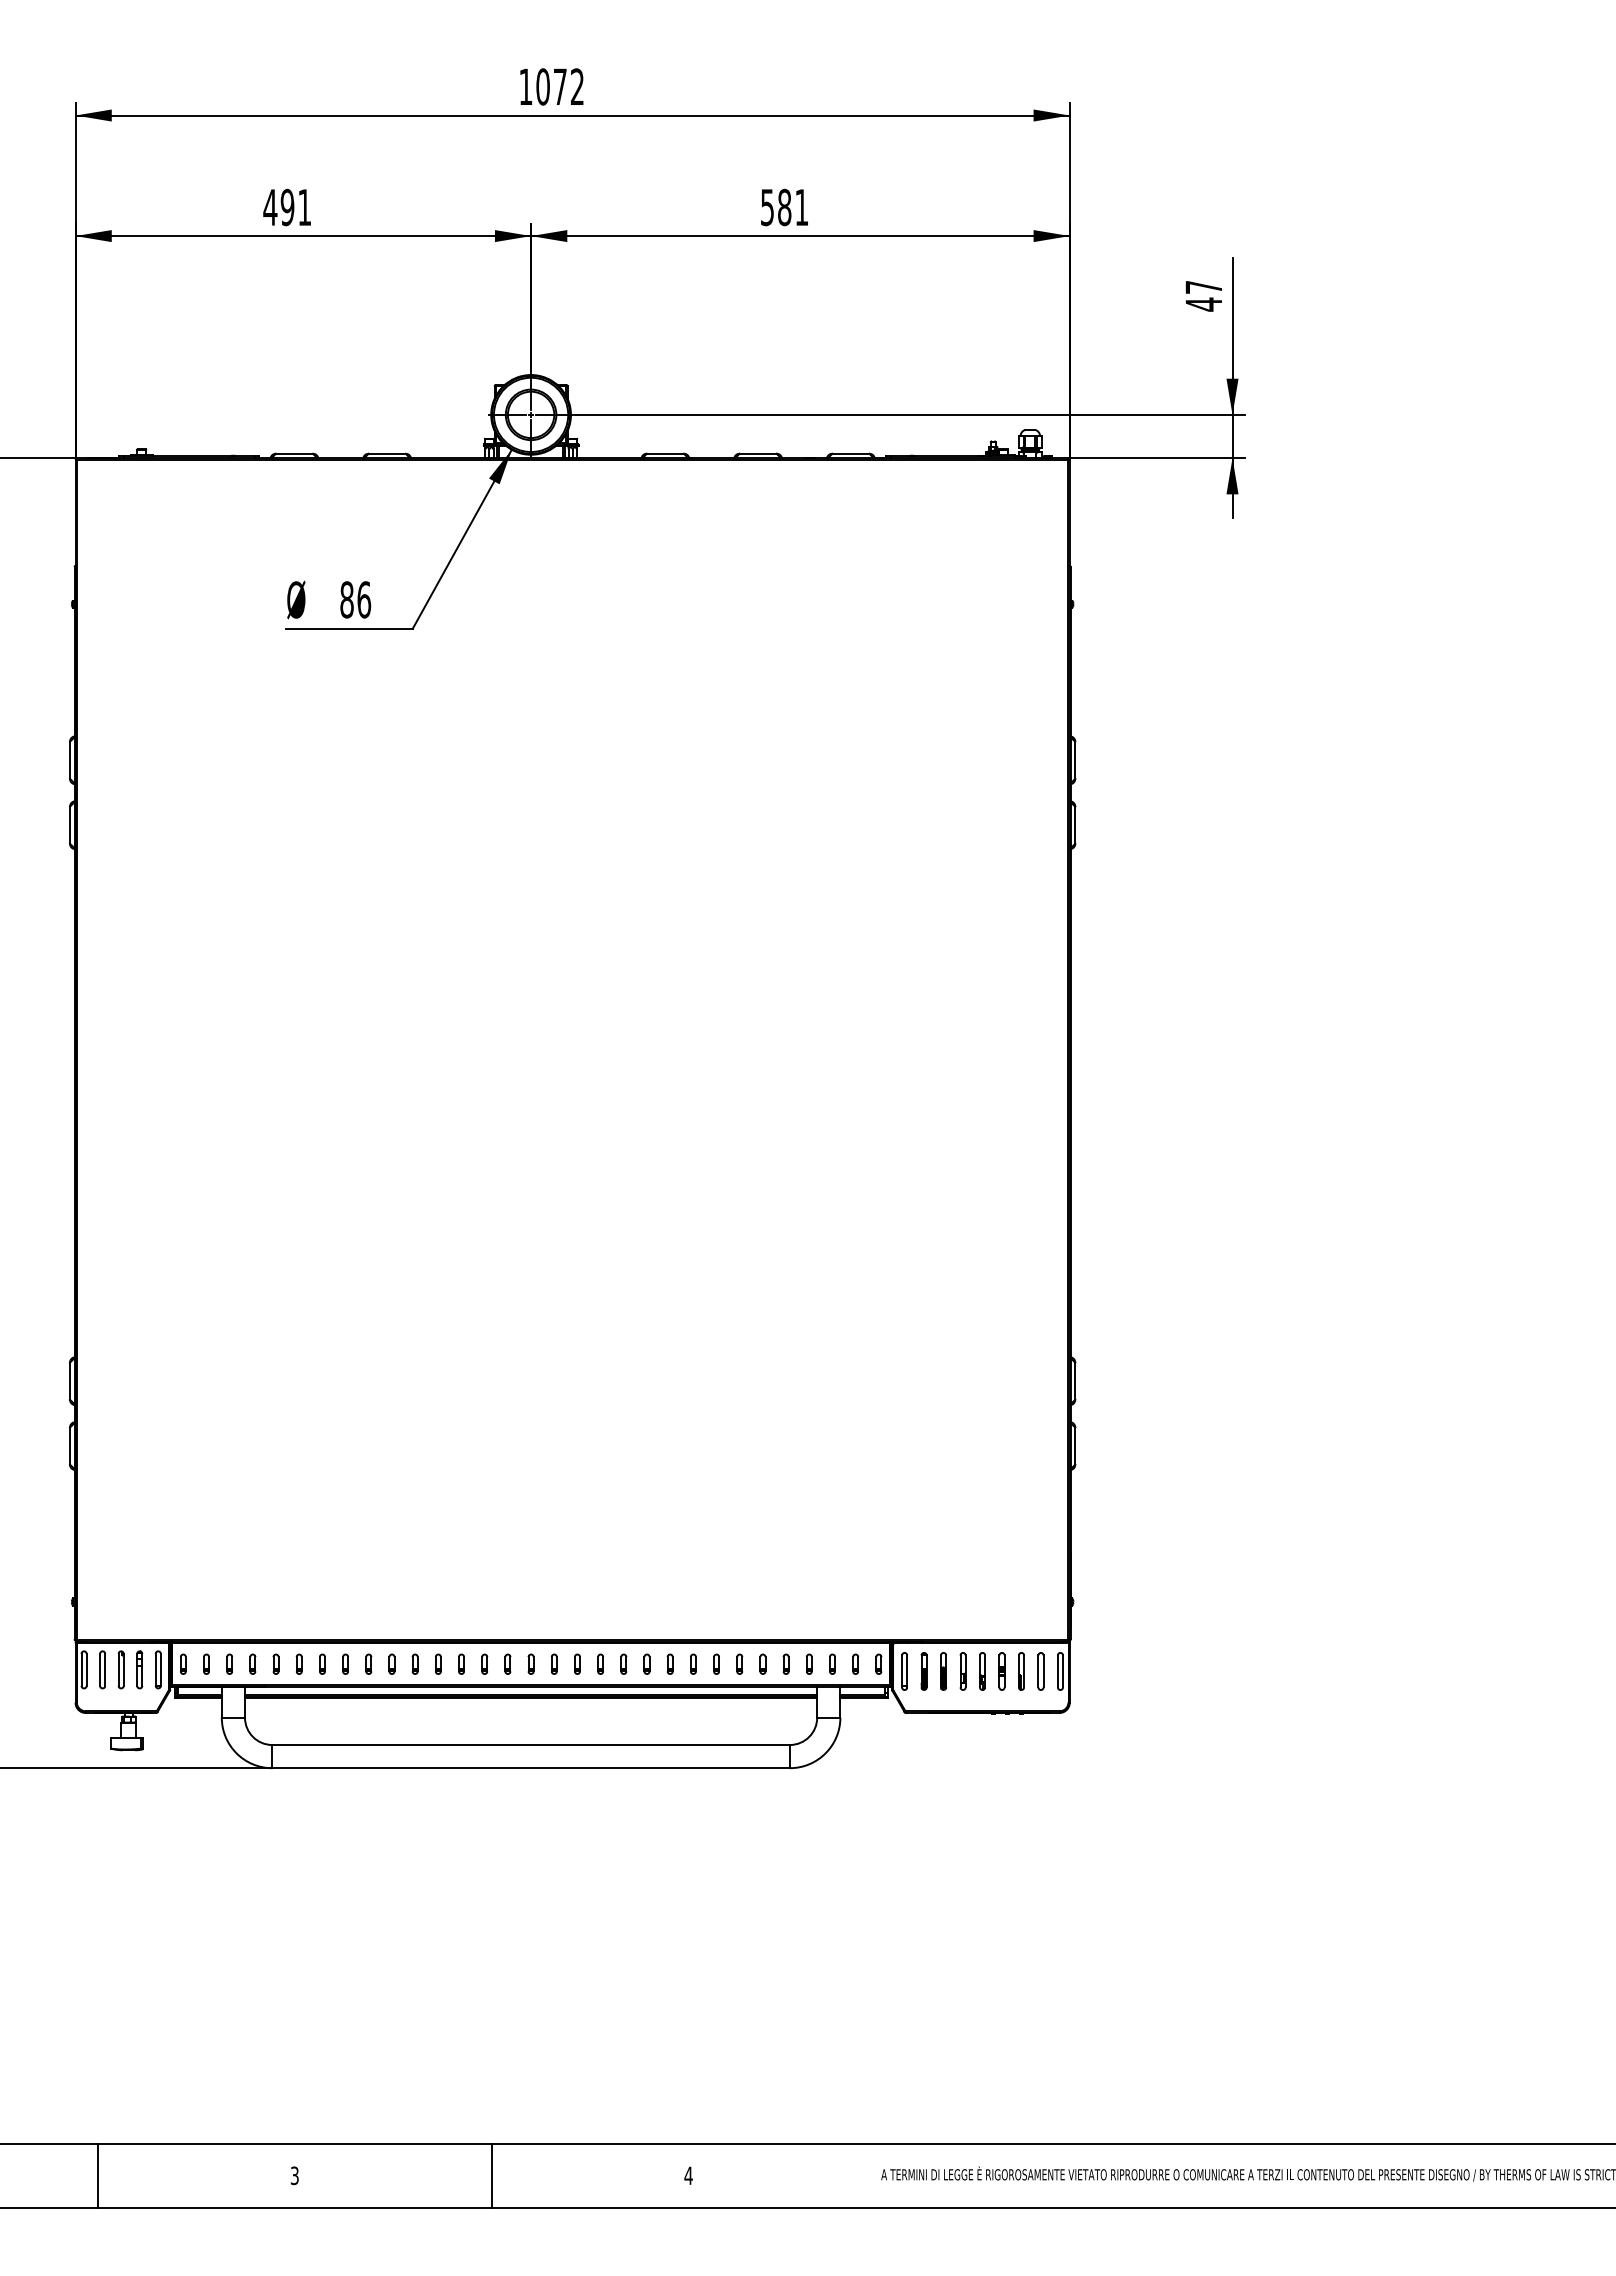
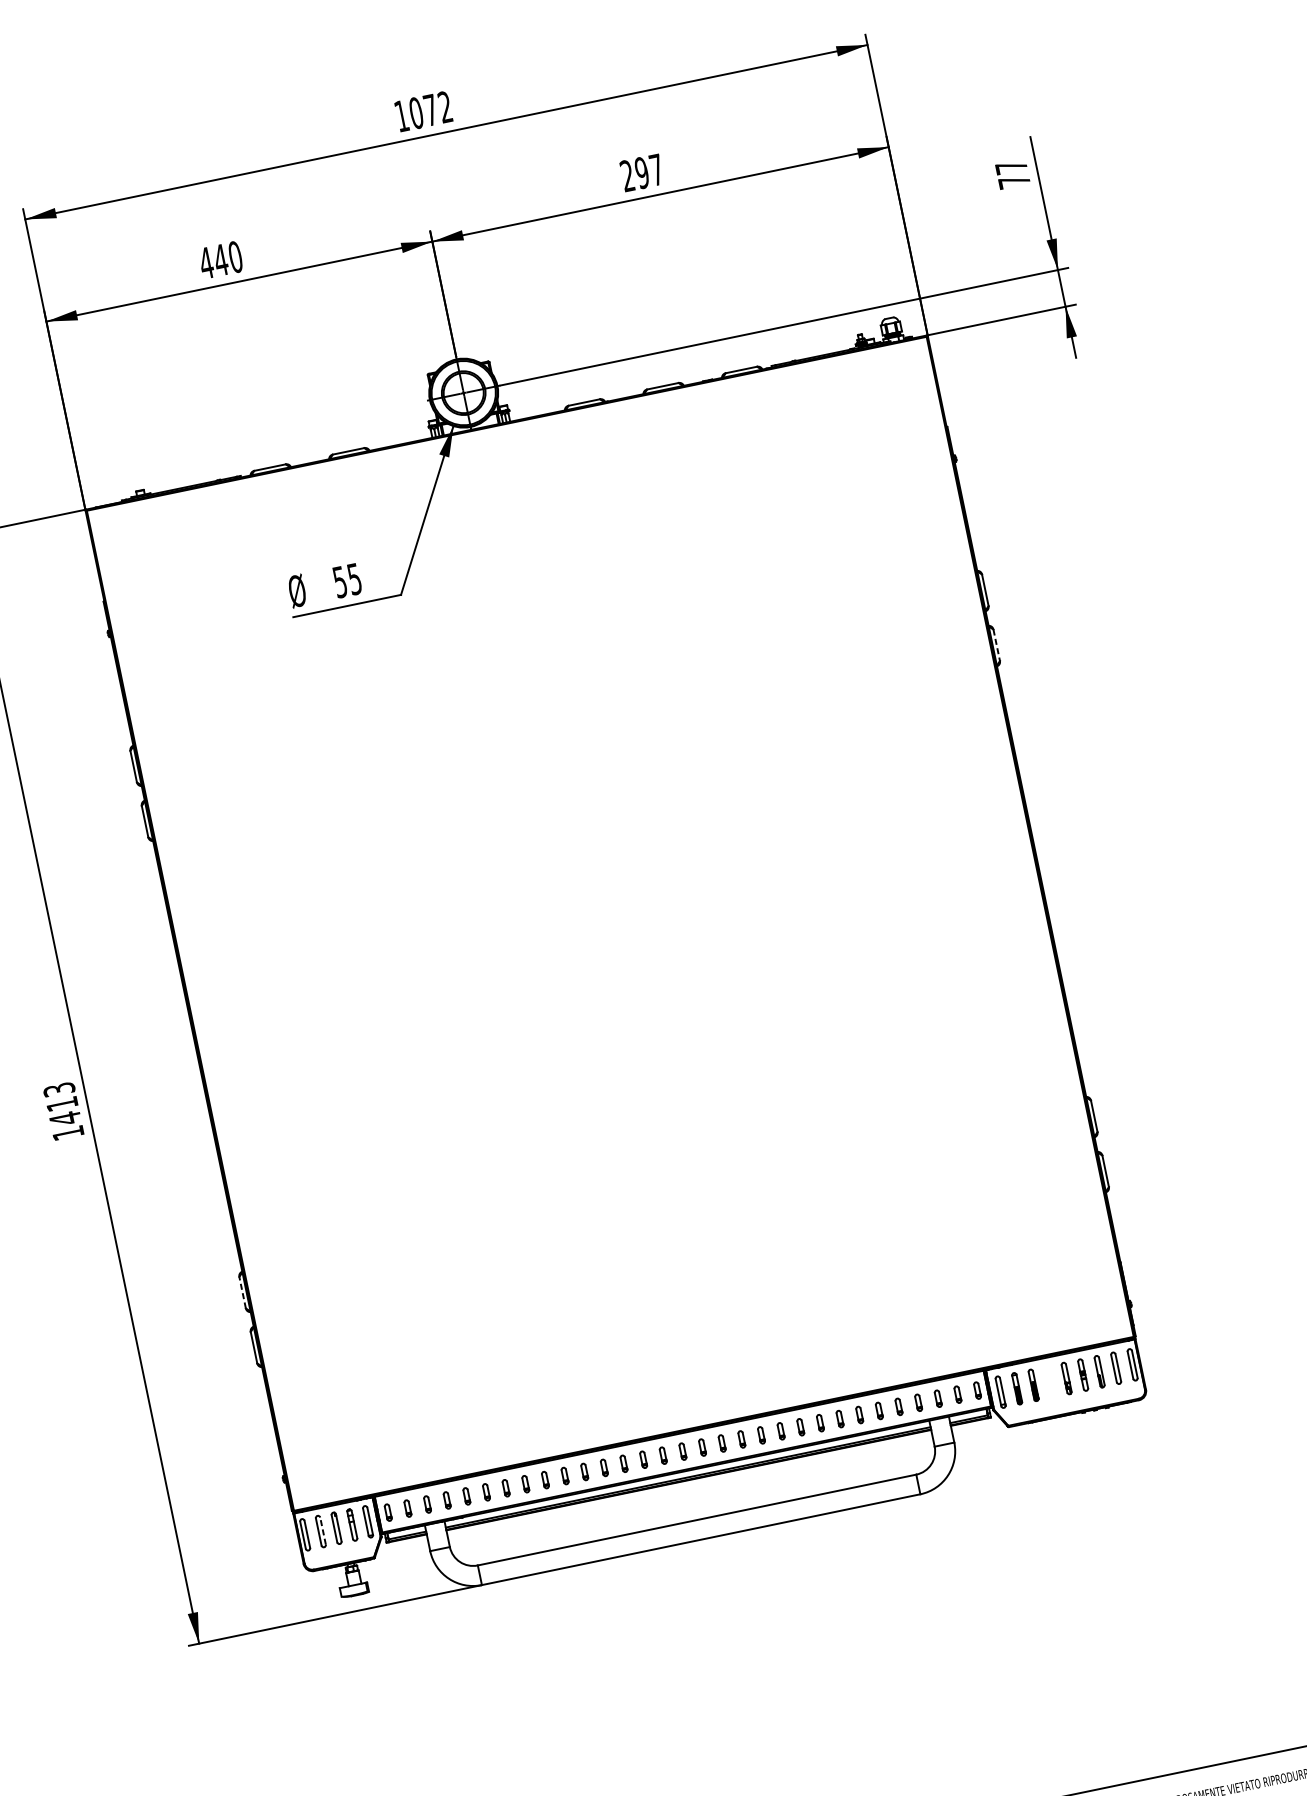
text: (295, 207) -> (227, 258), 491 -> 440
text: (784, 207) -> (642, 172), 581 -> 297
text: (1203, 304) -> (1014, 181), 47 -> 77
text: (355, 599) -> (347, 580), 86 -> 55
line: (1075, 825) -> (996, 645), solid -> dashed
line: (70, 1381) -> (243, 1292), solid -> dashed
line: (105, 1669) -> (323, 1530), solid -> dashed
part: (962, 1671) -> (1049, 1382), removed

